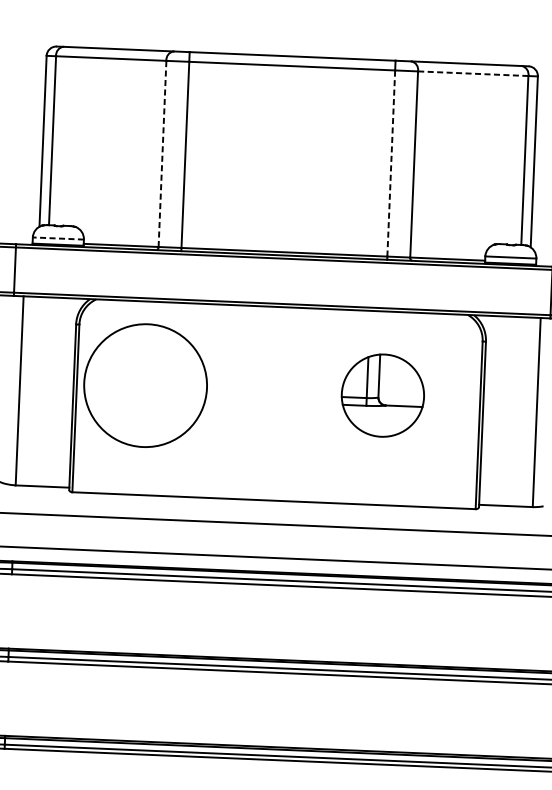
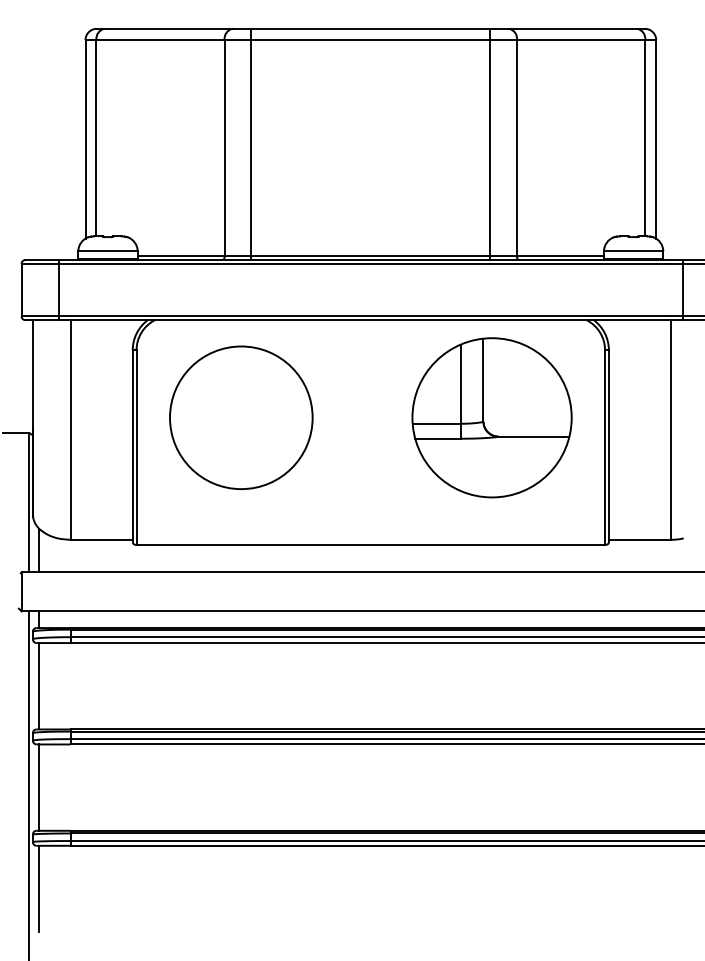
line: (472, 74) -> (580, 40), dashed -> solid
line: (162, 153) -> (224, 147), dashed -> solid
line: (391, 162) -> (490, 147), dashed -> solid
line: (58, 238) -> (108, 251), dashed -> solid
circle: (145, 385) -> (241, 417), moved
part: (382, 395) -> (491, 417), size x1.67

